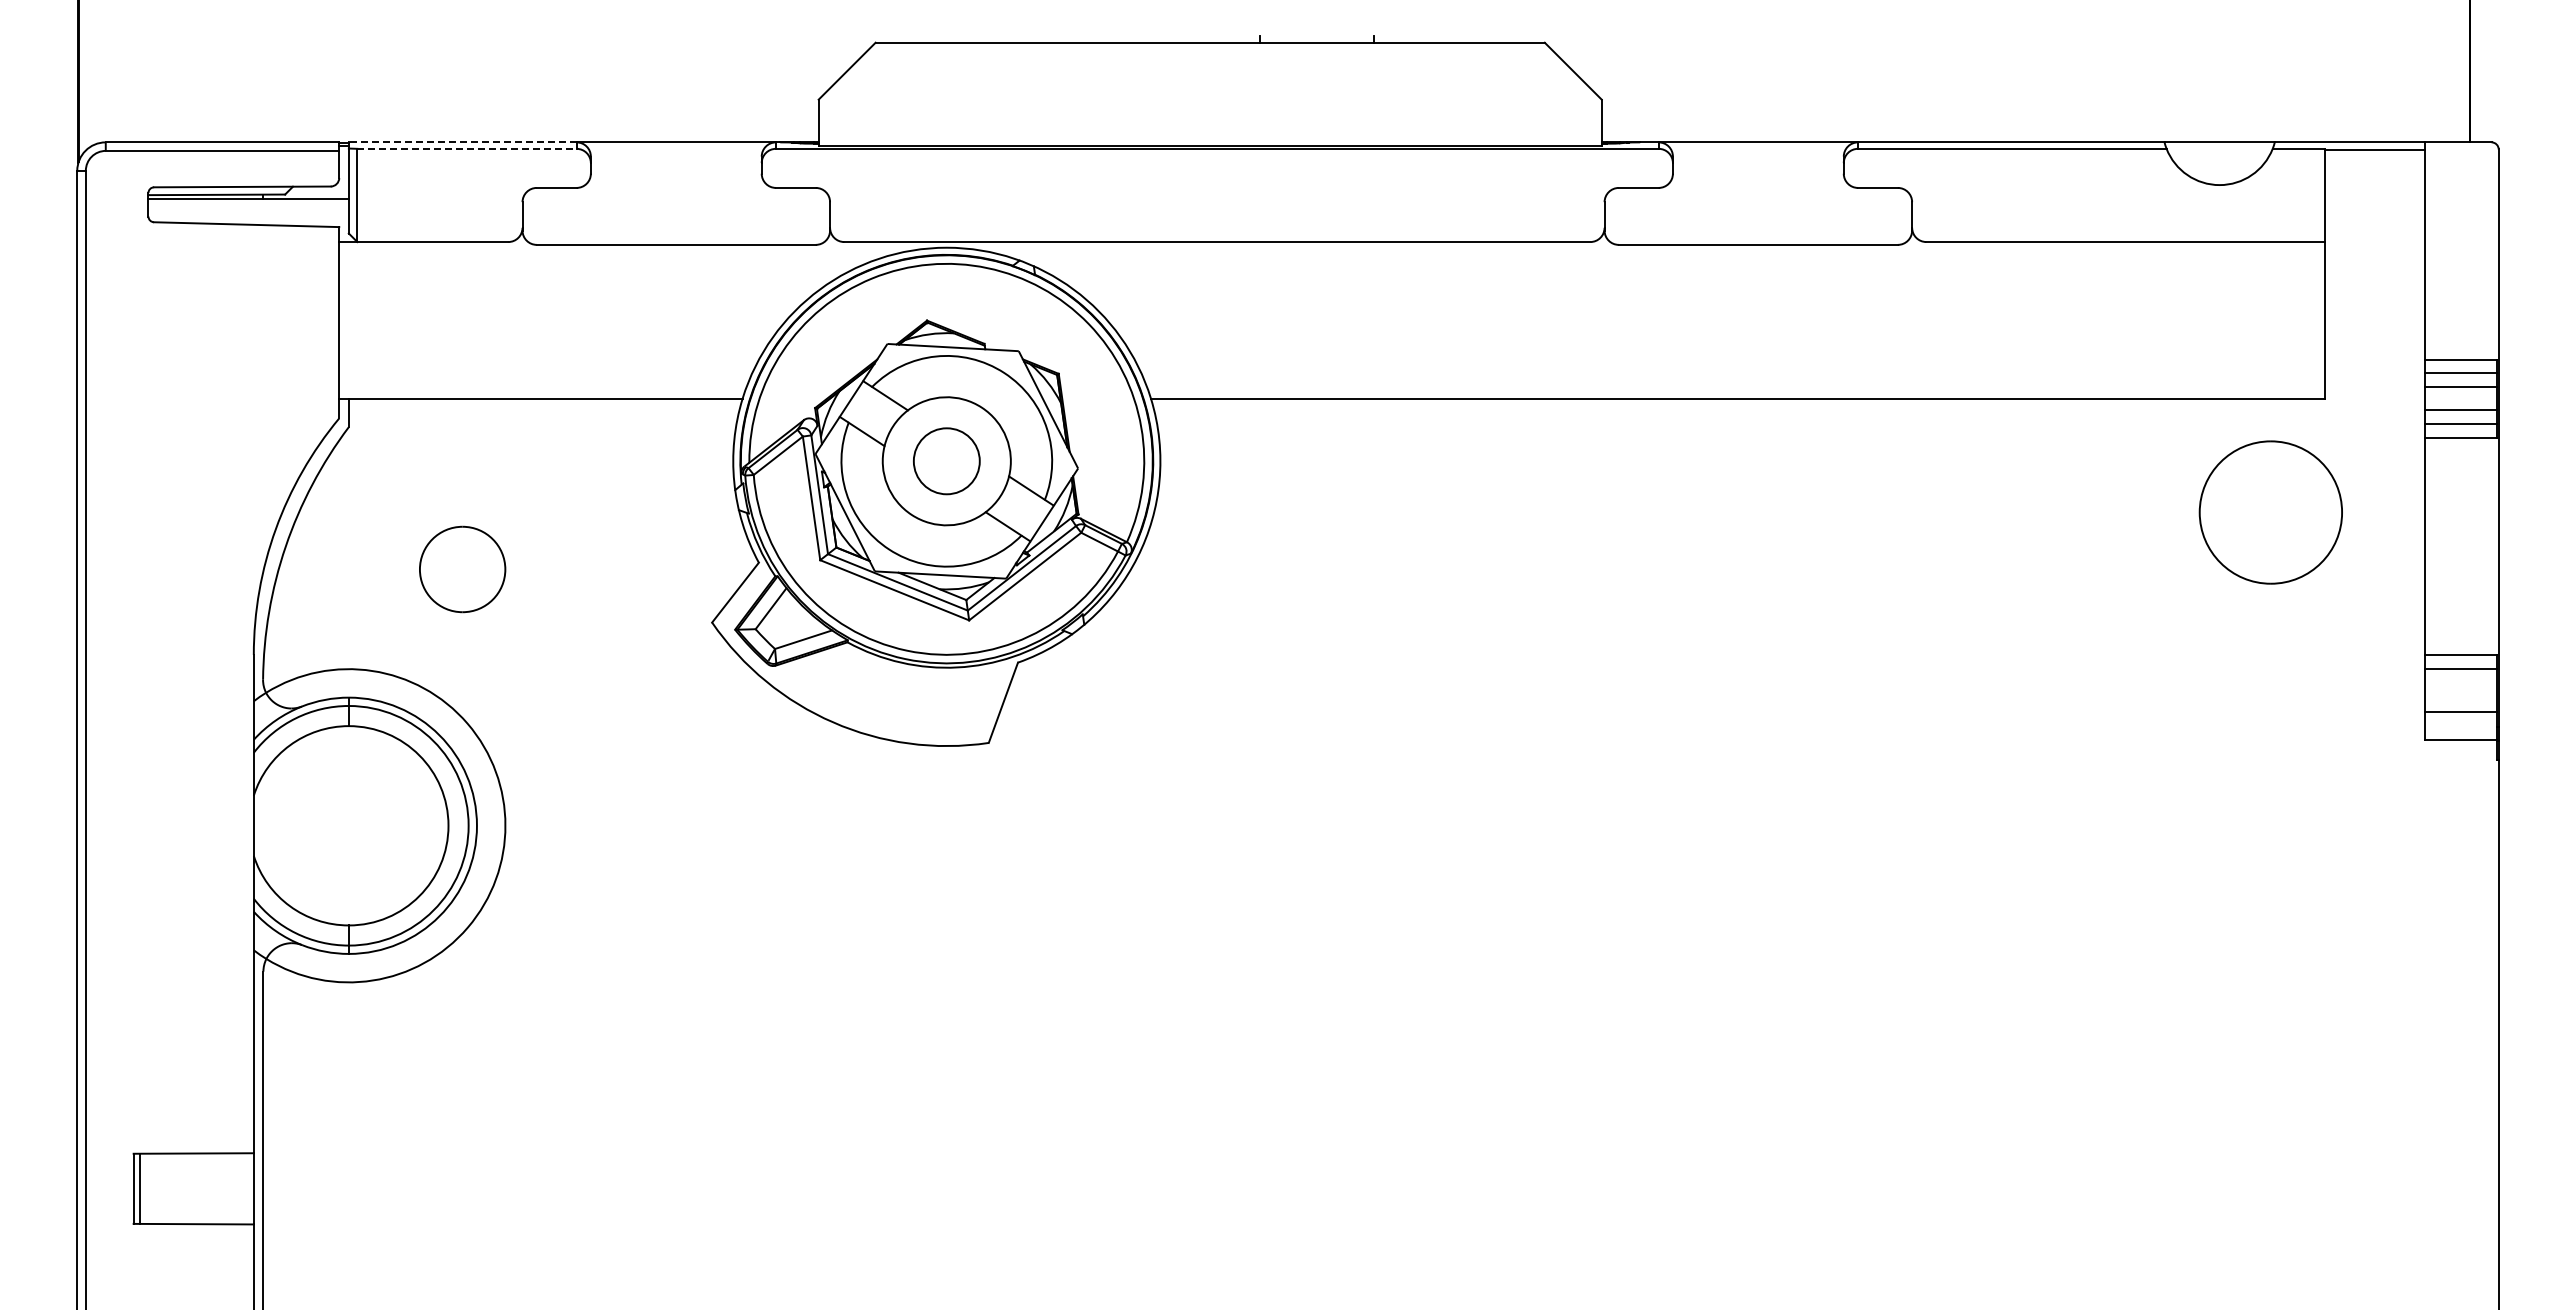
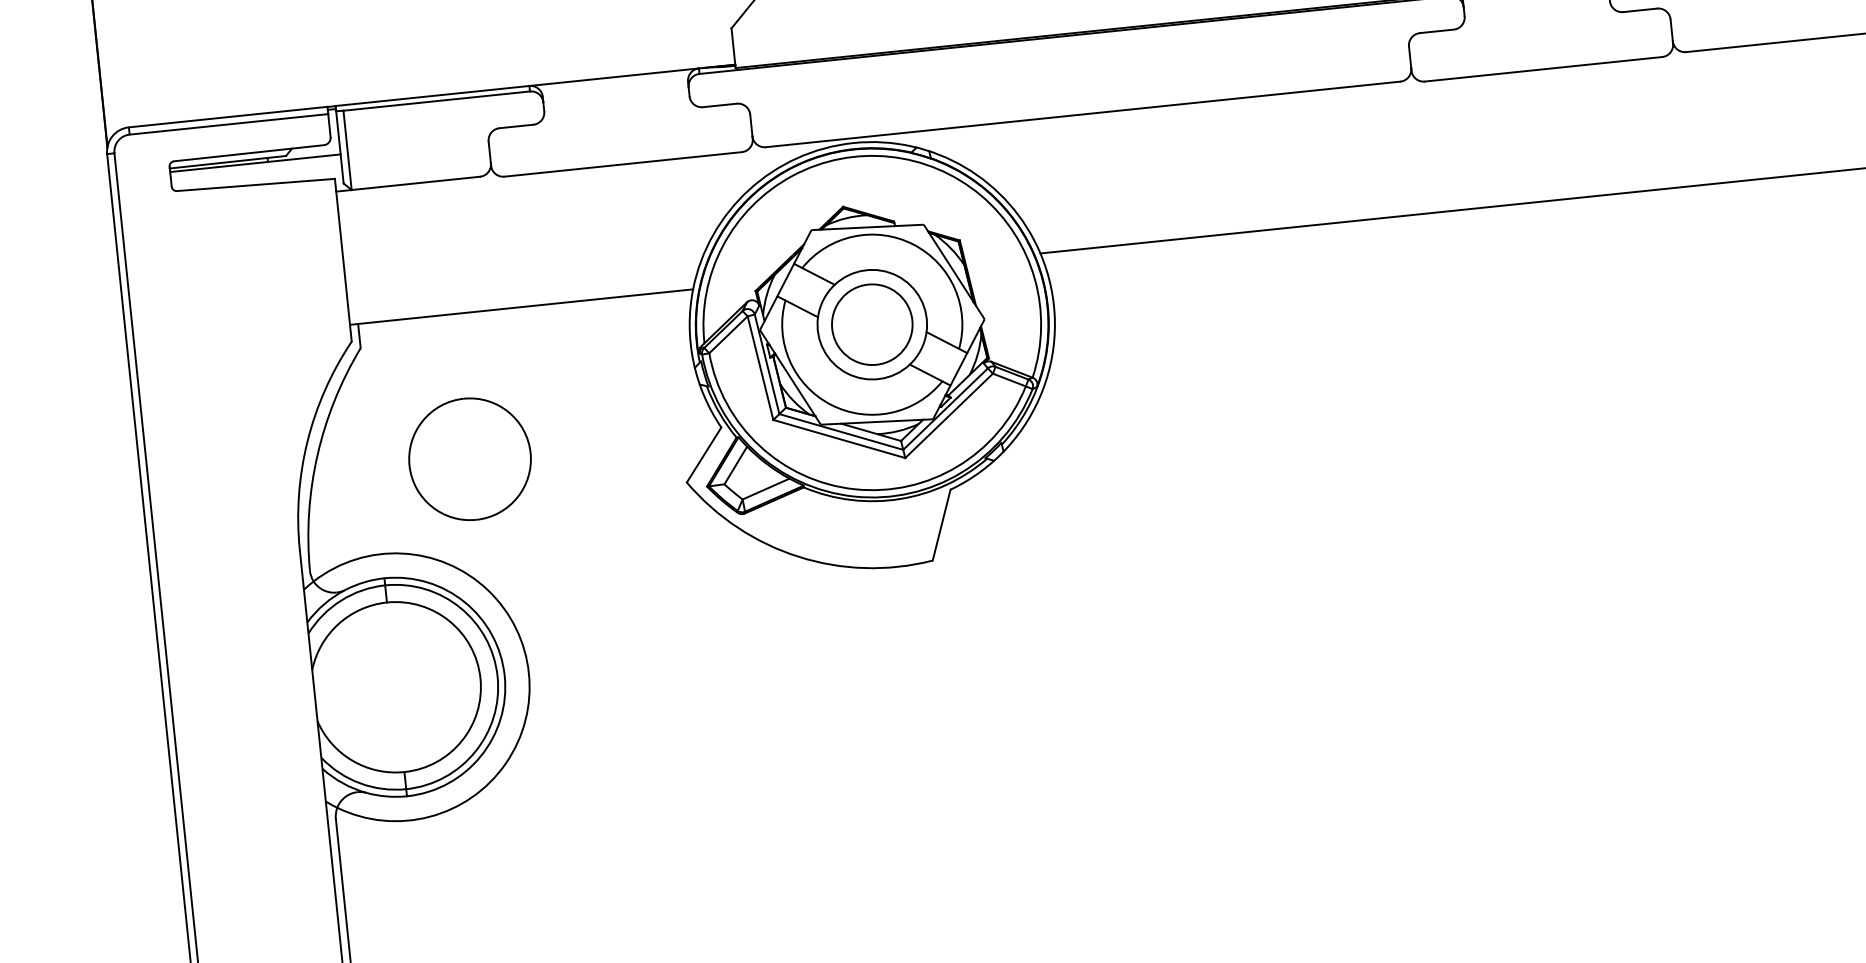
line: (462, 142) -> (432, 96), dashed -> solid
line: (467, 148) -> (437, 100), dashed -> solid
circle: (946, 461) -> (872, 324), size x1.43
part: (462, 569) -> (469, 459), size x1.67

